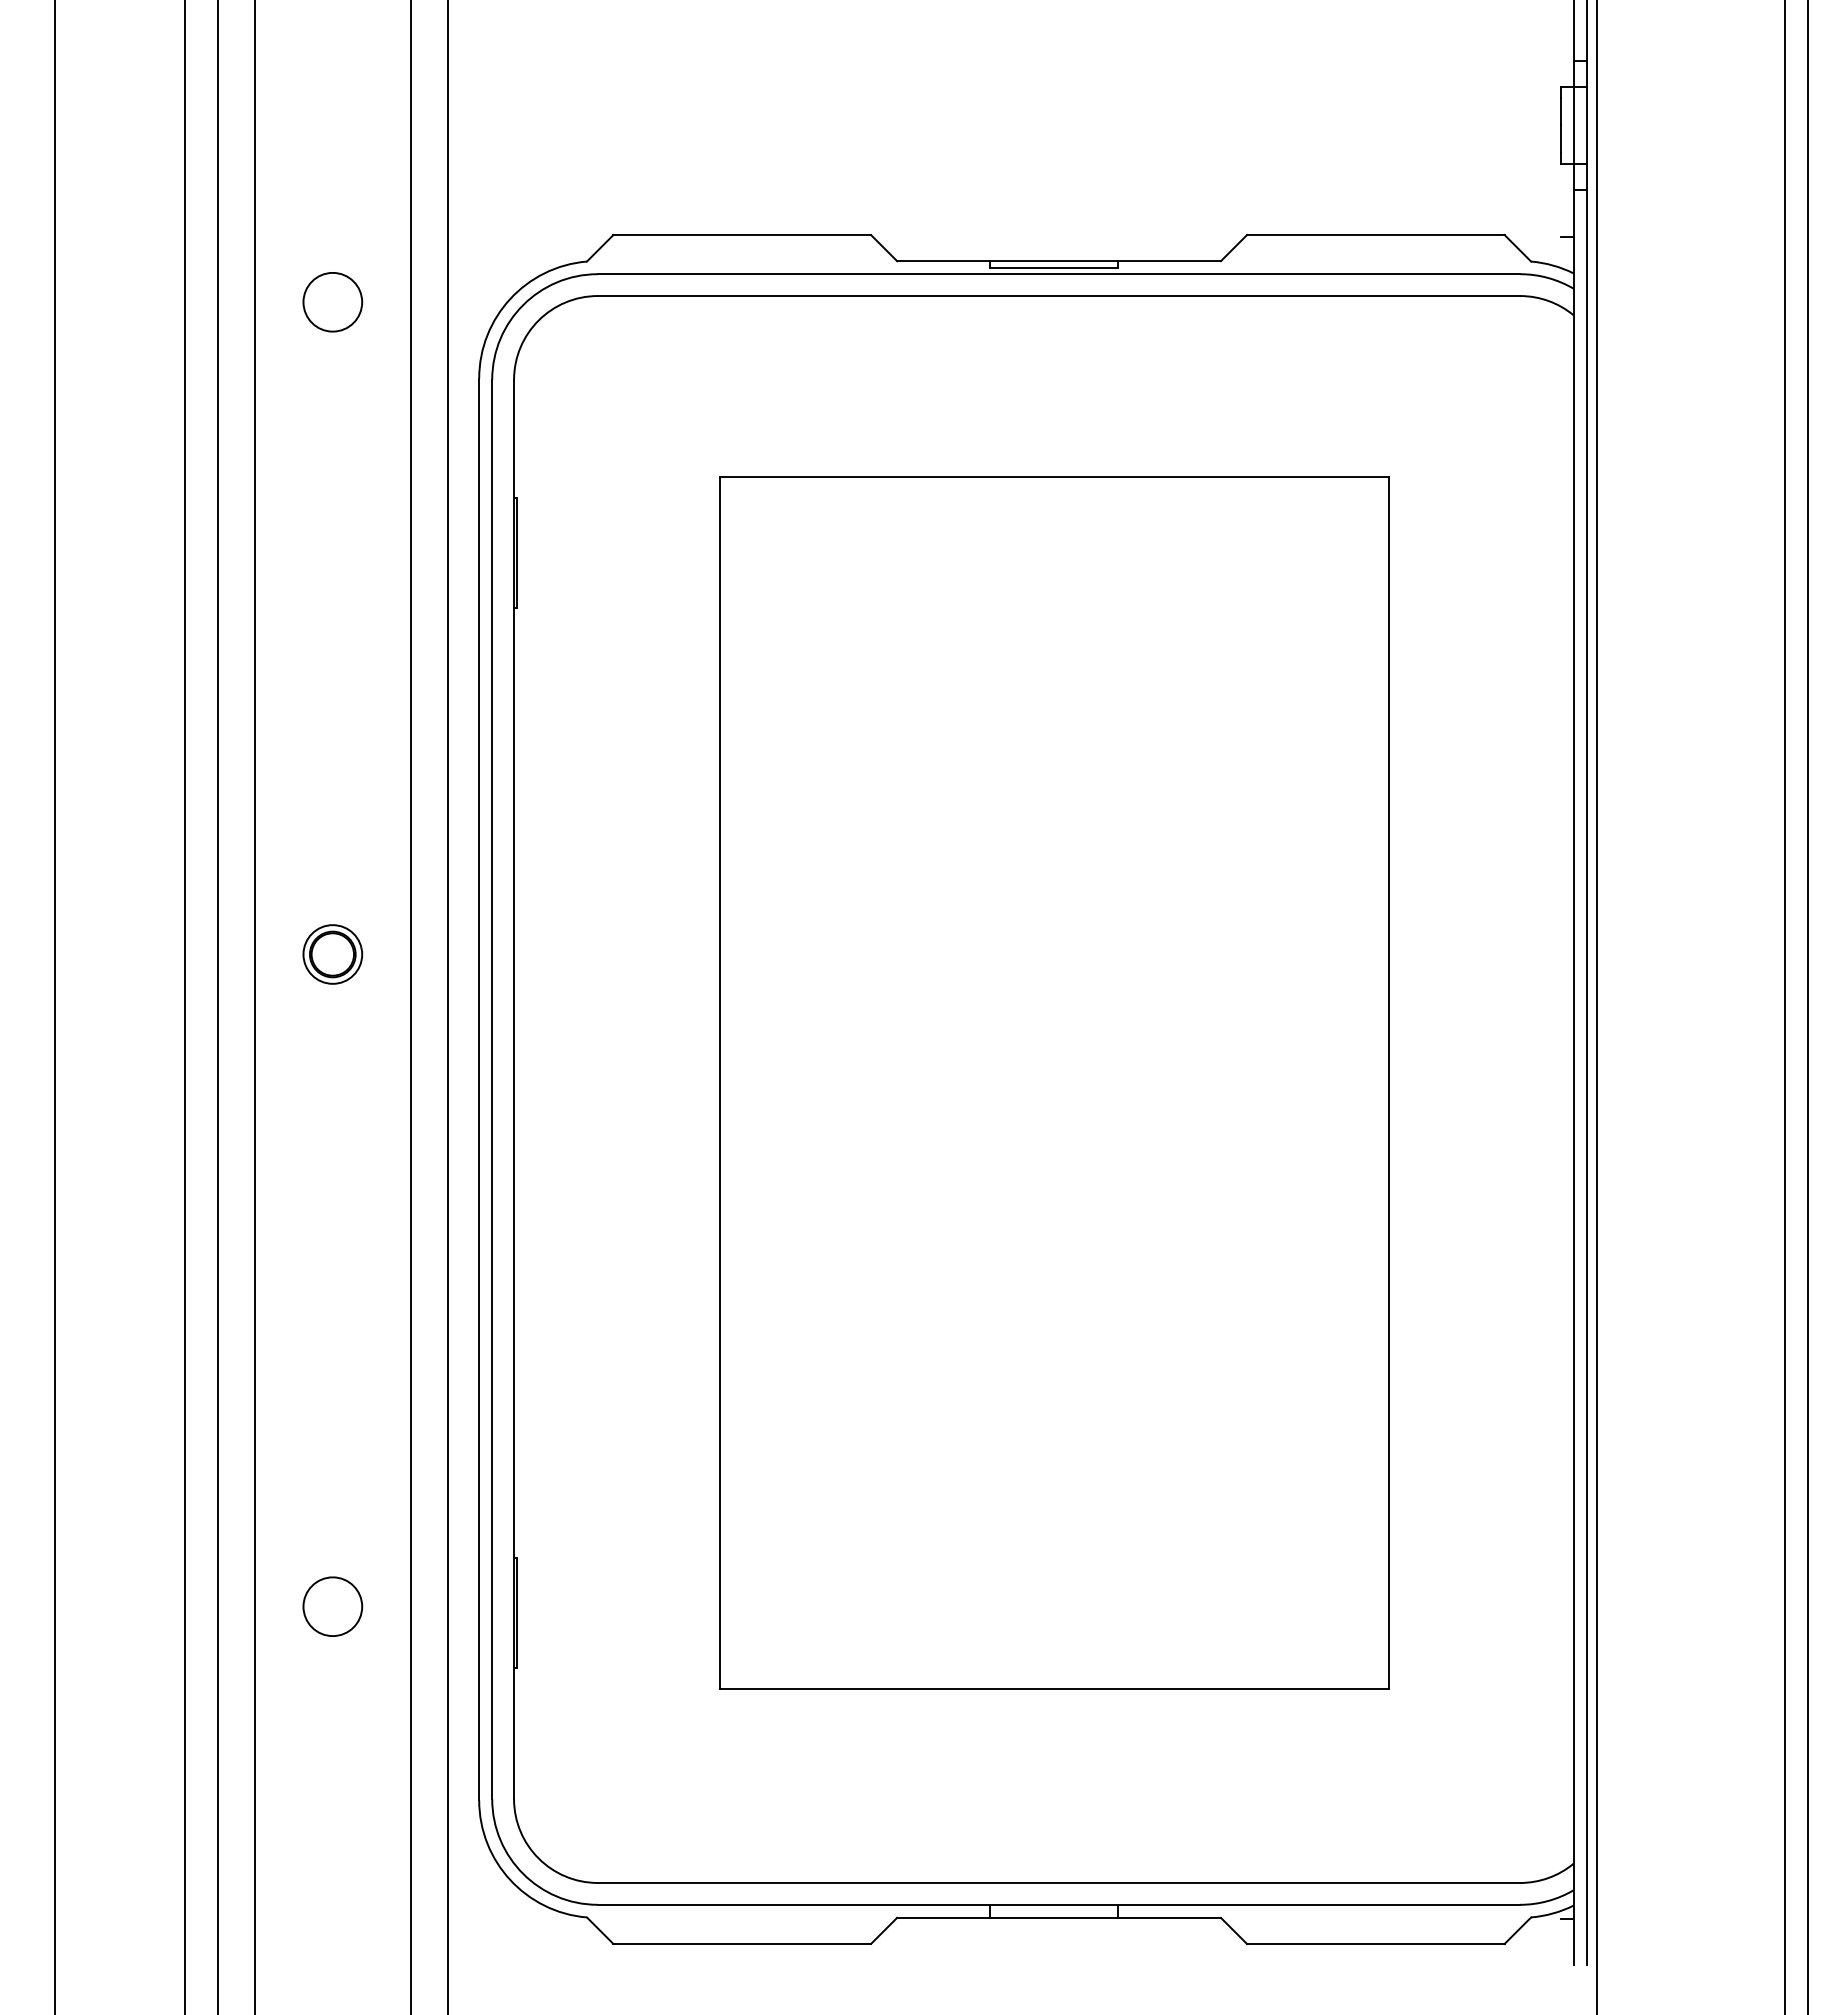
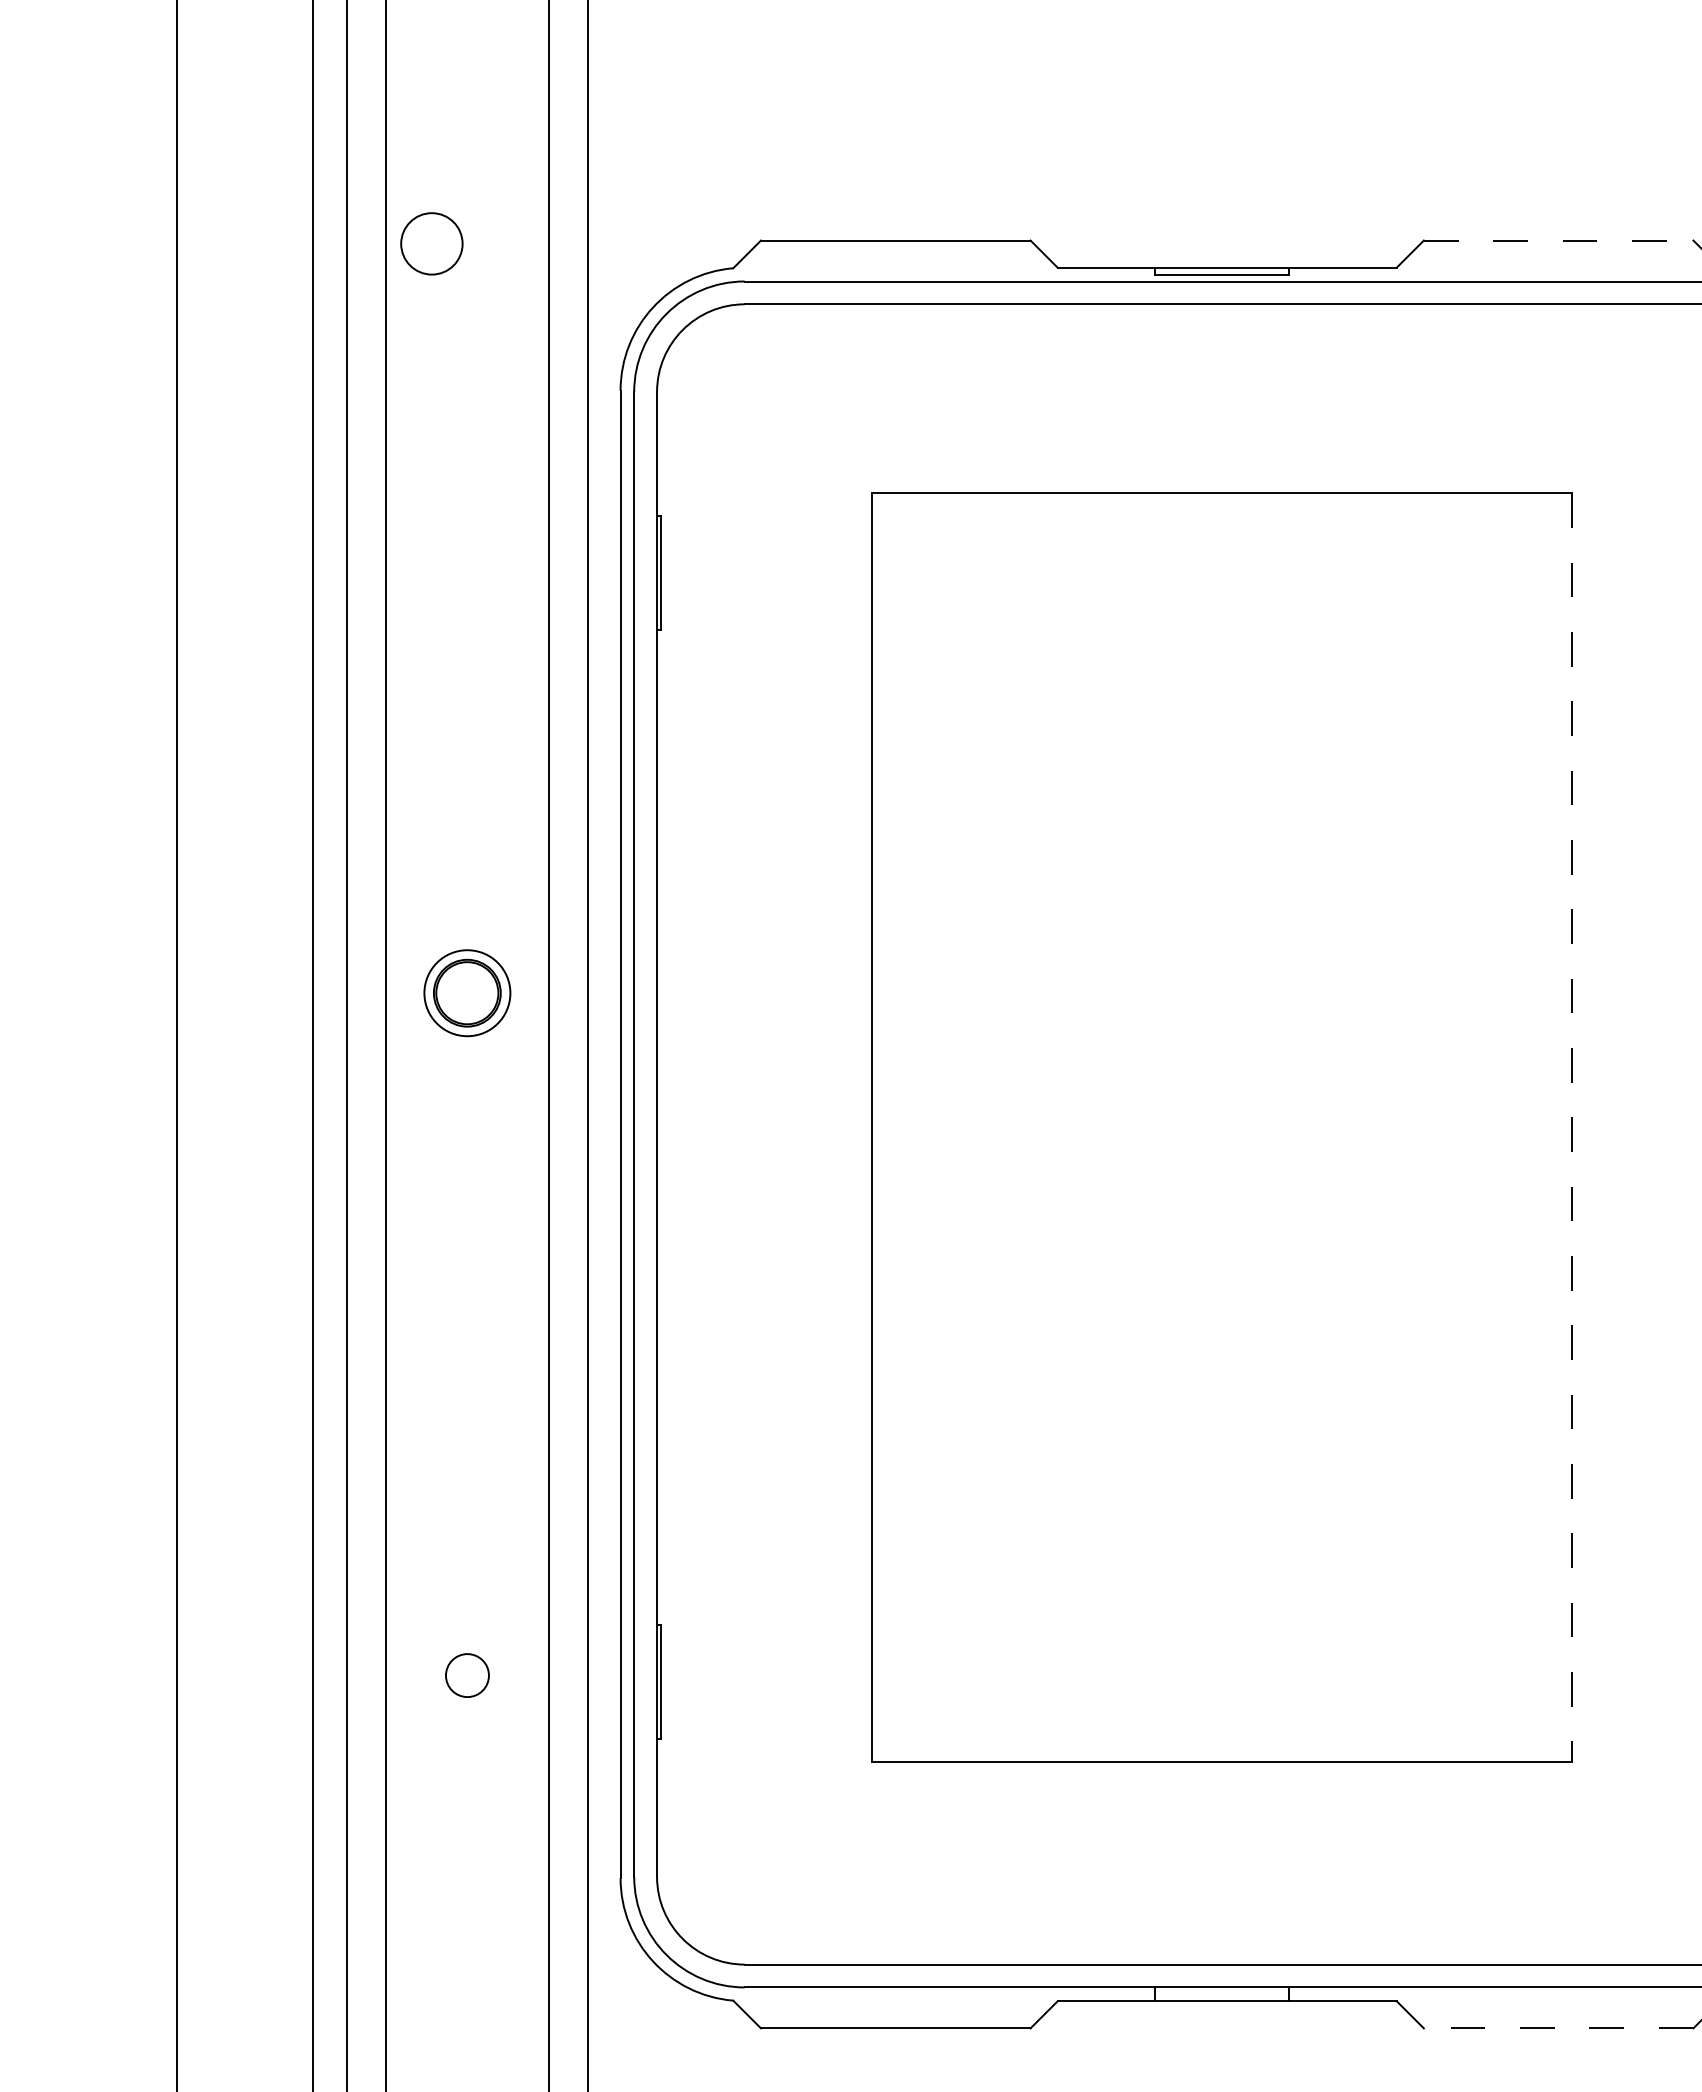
line: (1375, 235) -> (1558, 241), solid -> dashed
circle: (332, 302) -> (431, 244), moved
part: (332, 954) -> (467, 993), size x1.4
line: (1388, 1083) -> (1571, 1128), solid -> dashed
circle: (332, 1606) -> (467, 1675), size x0.7
line: (1375, 1943) -> (1558, 2027), solid -> dashed

